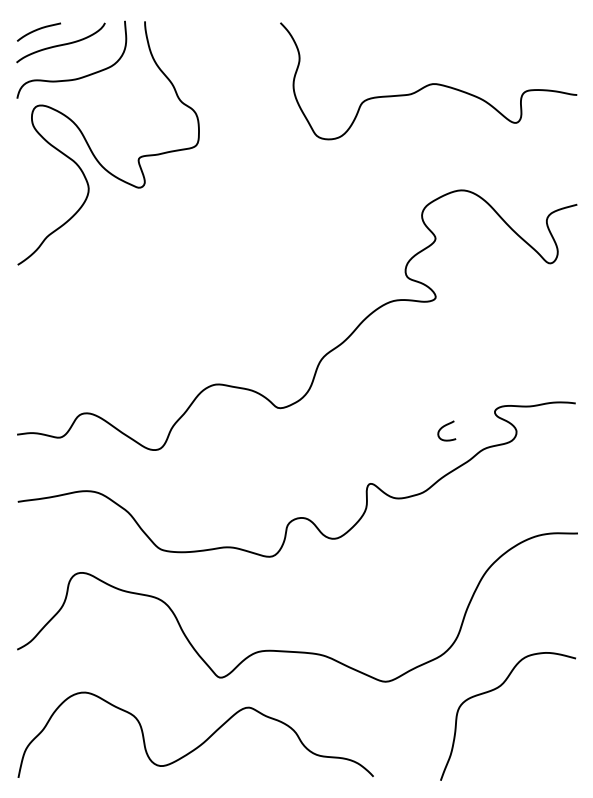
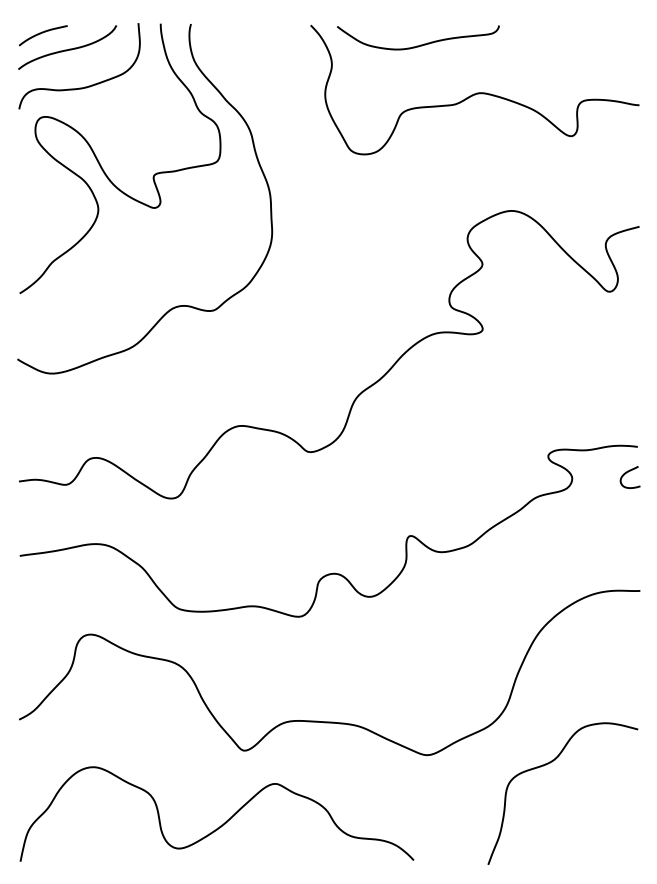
curve: (378, 40) -> (419, 44), added
curve: (160, 275) -> (177, 305), added
curve: (444, 427) -> (627, 473), moved

